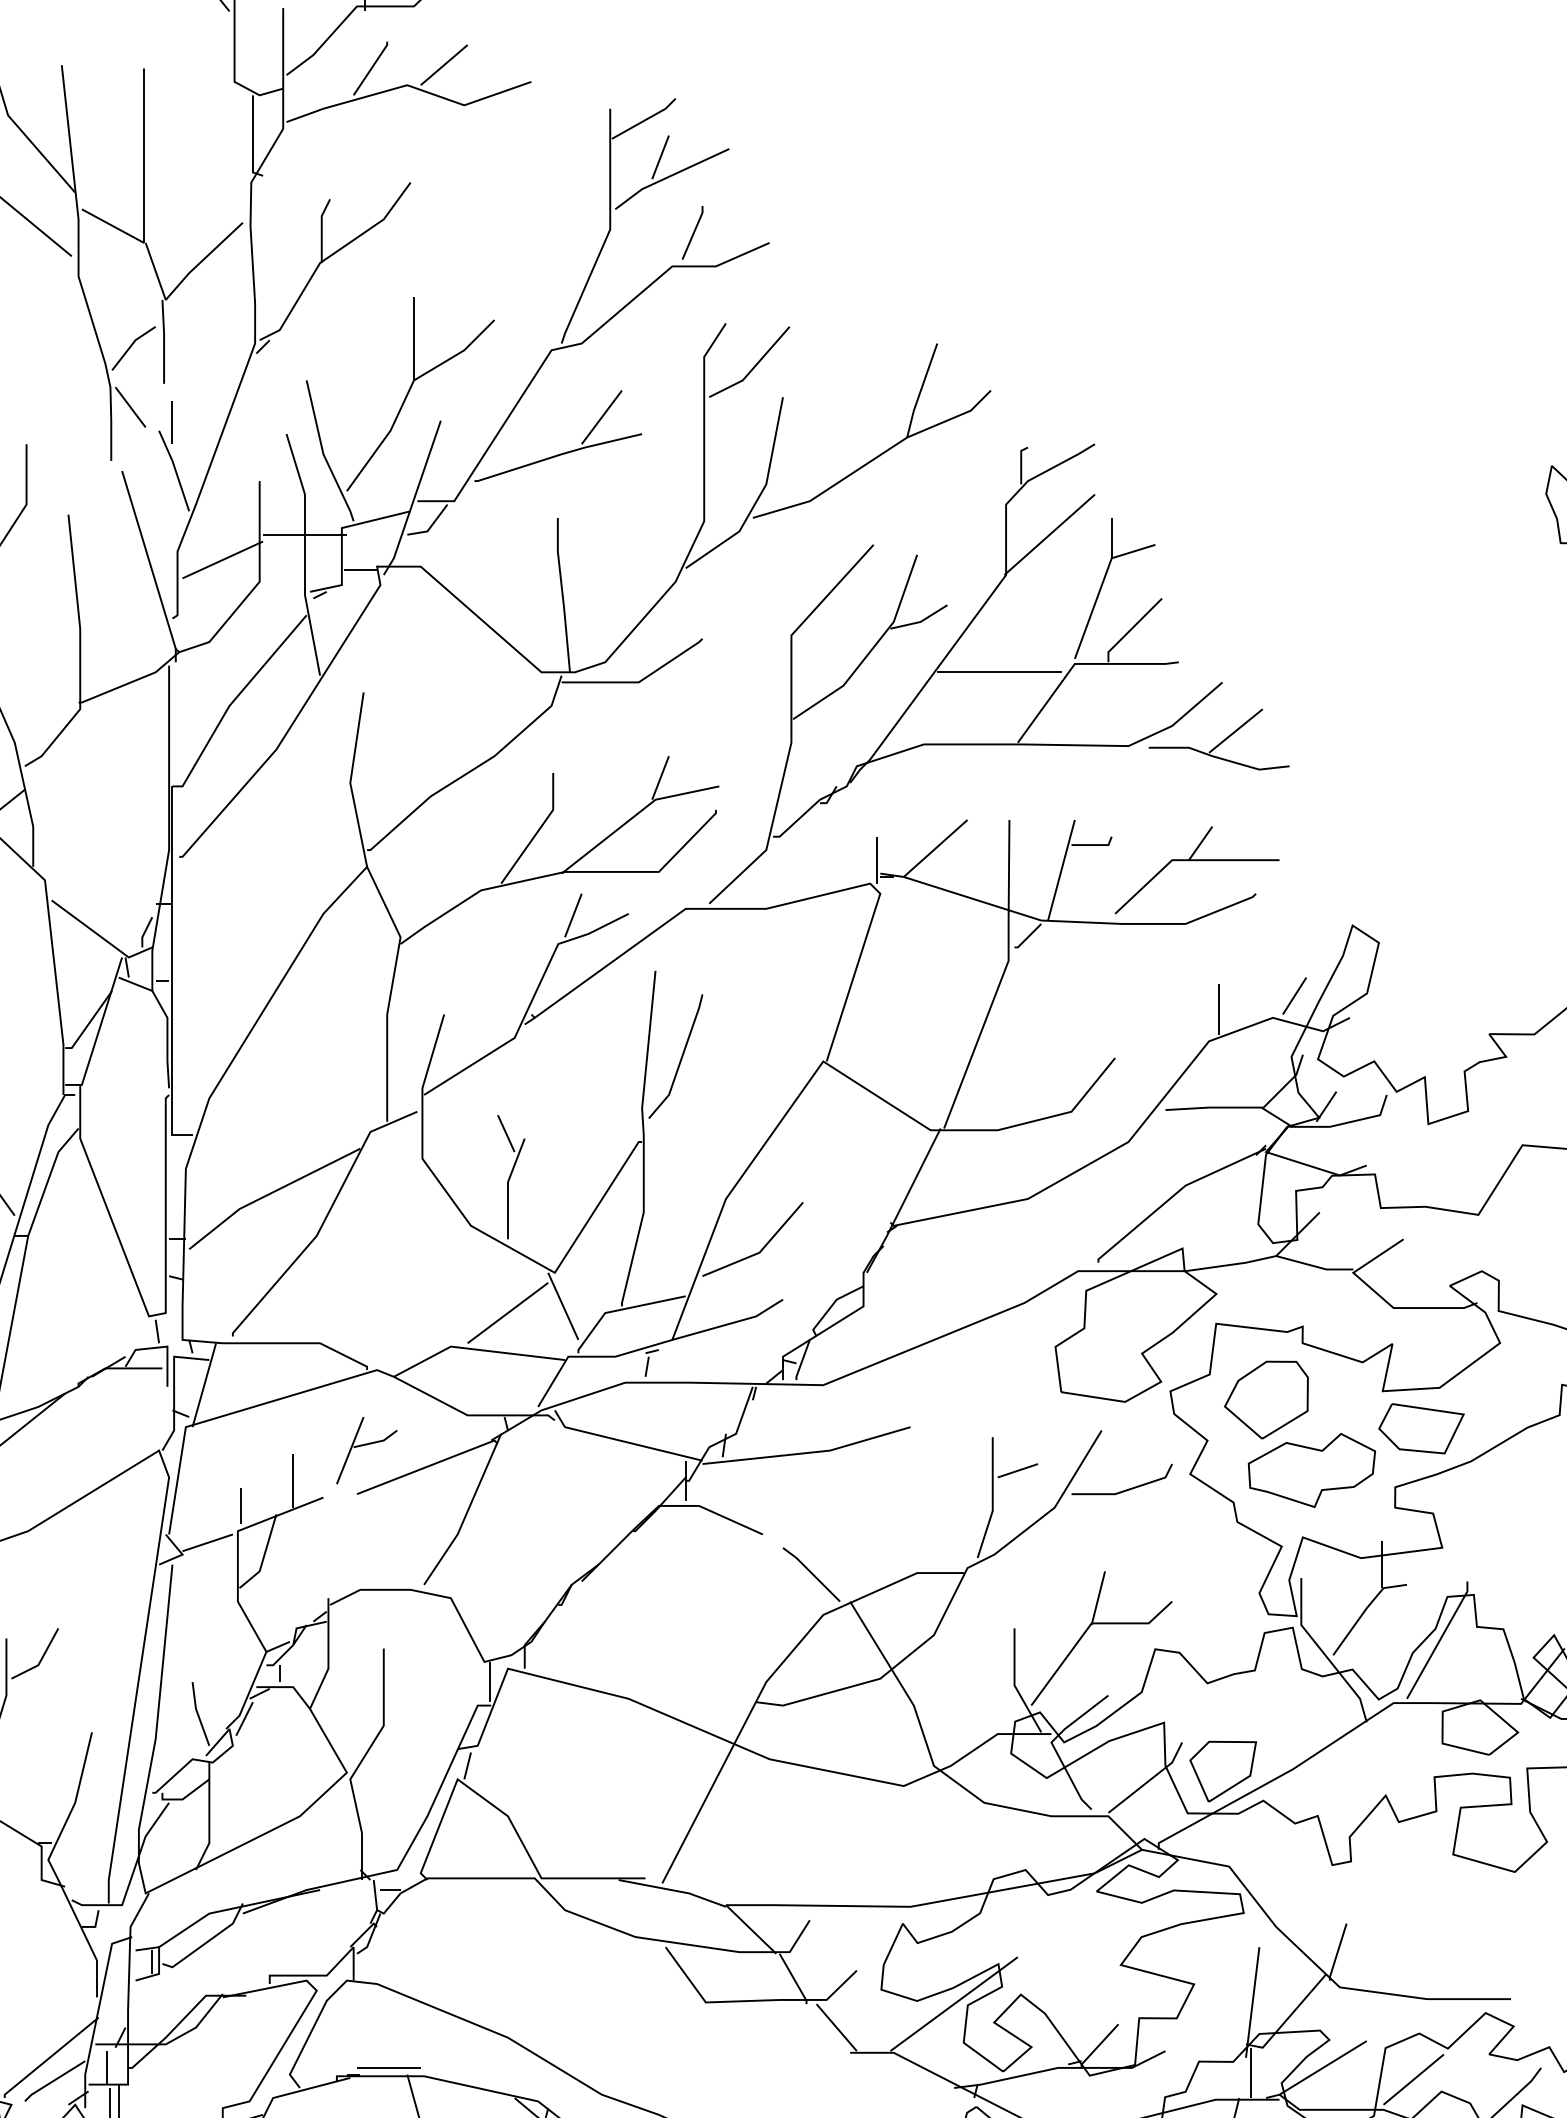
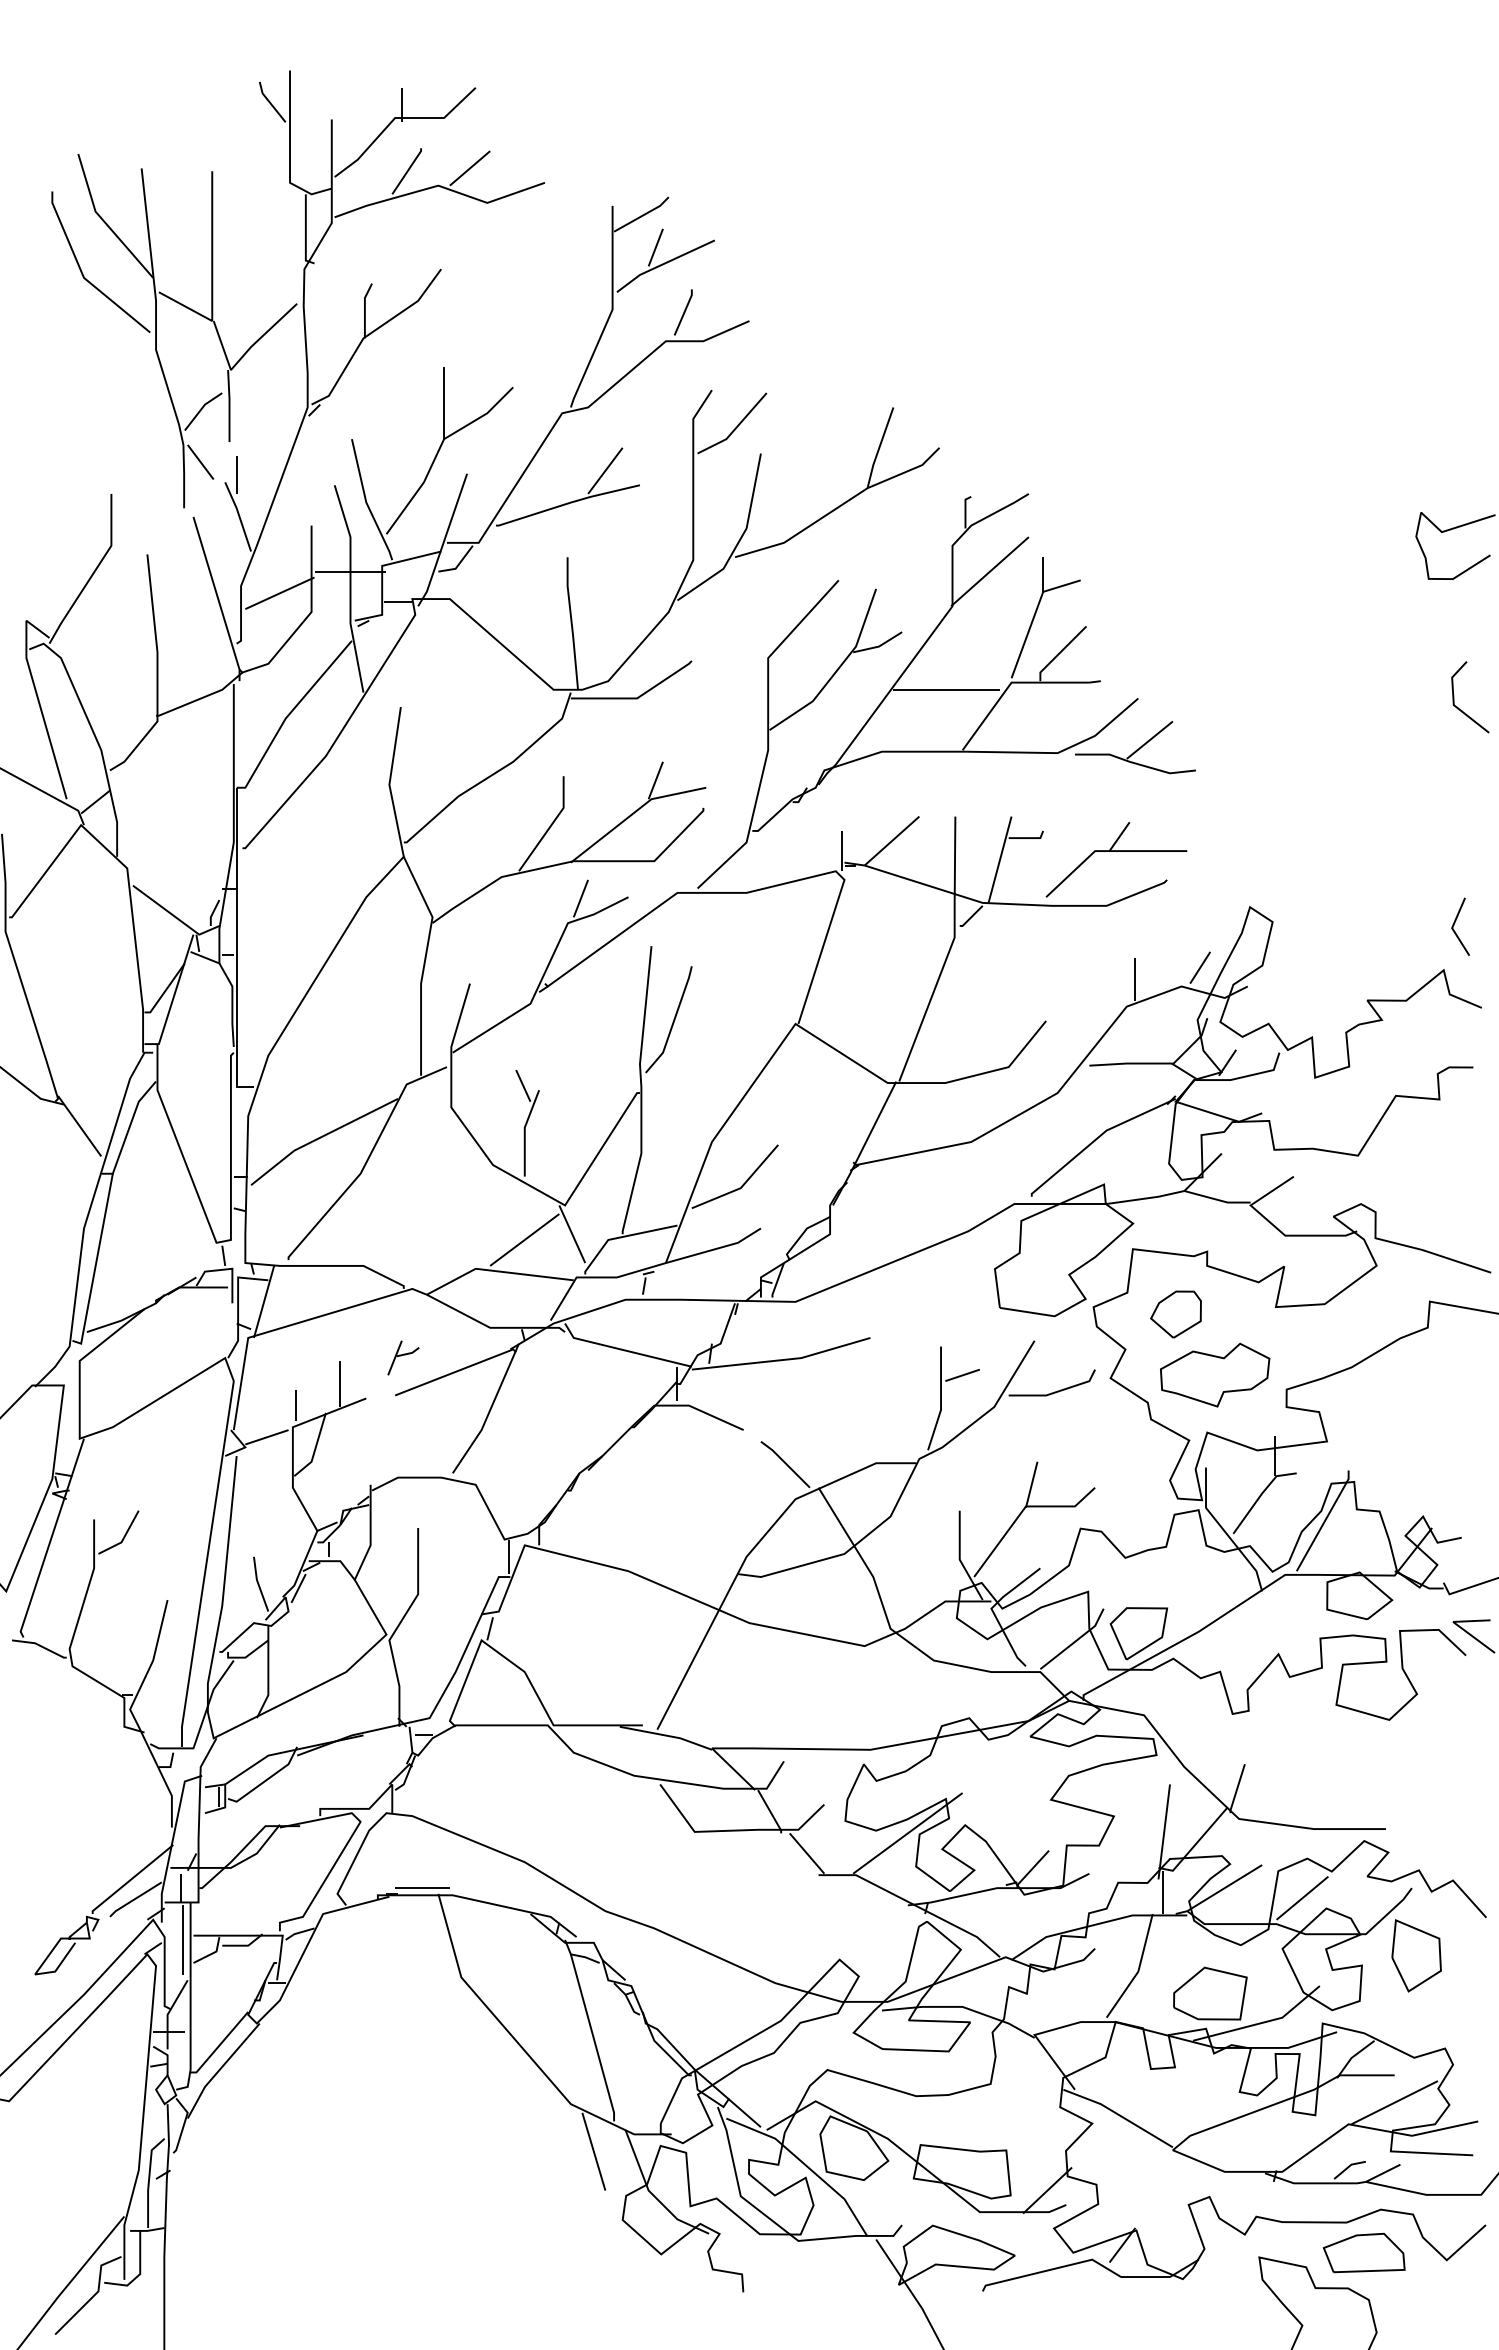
part: (1265, 1399) -> (1175, 1314), size x0.7
part: (1420, 1428) -> (1308, 1339), removed
part: (366, 1449) -> (403, 1357), size x0.6

